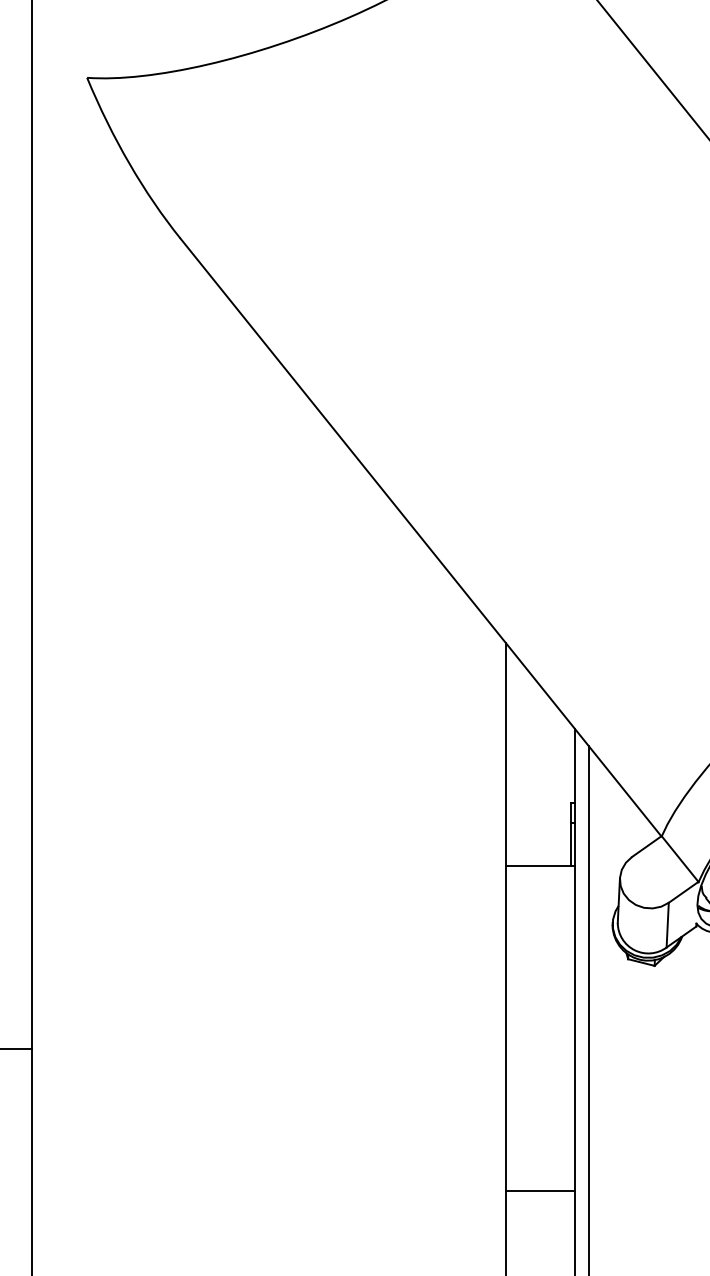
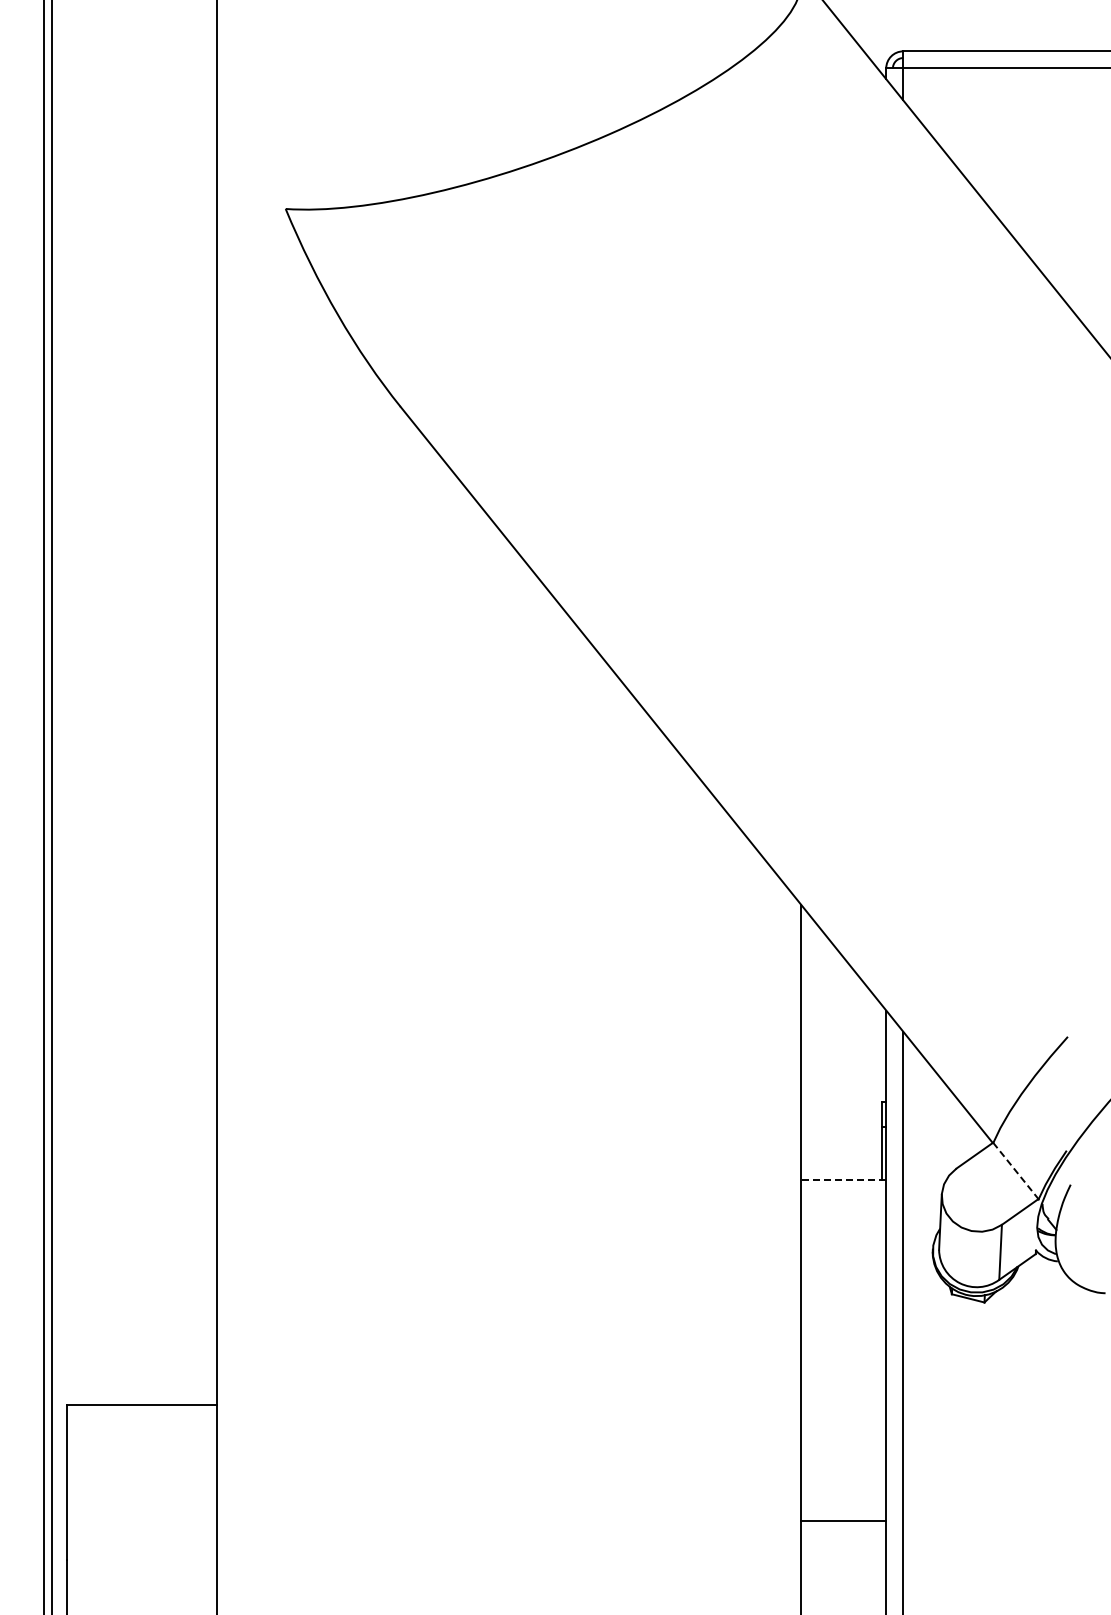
line: (680, 859) -> (1016, 1171), solid -> dashed
line: (540, 865) -> (843, 1179), solid -> dashed
line: (540, 1190) -> (843, 1520), moved

